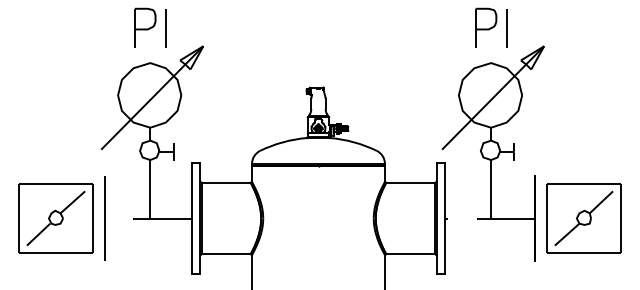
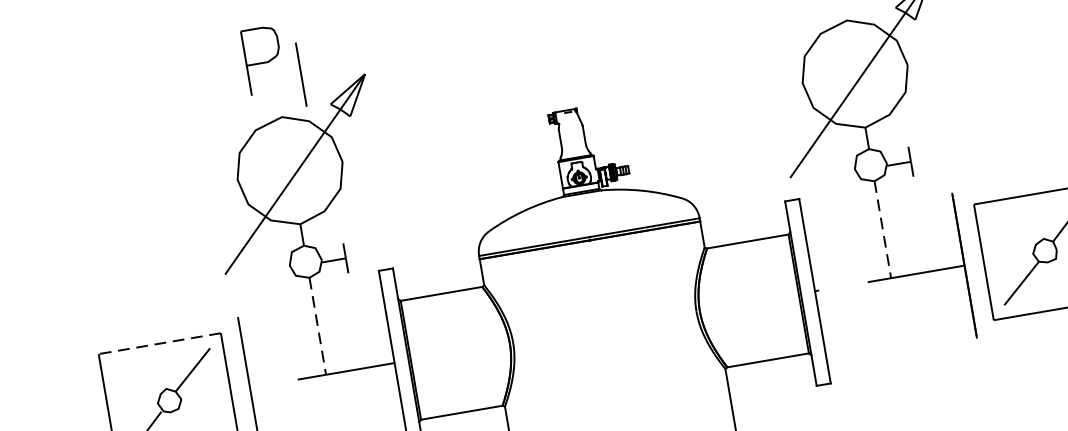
line: (165, 28) -> (300, 75), moved
line: (56, 183) -> (160, 343), solid -> dashed
line: (150, 189) -> (318, 326), solid -> dashed
line: (491, 189) -> (883, 229), solid -> dashed

